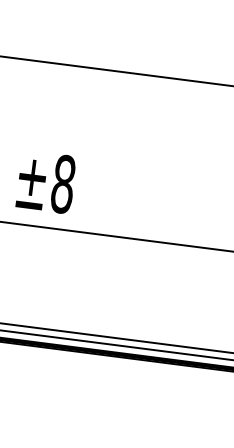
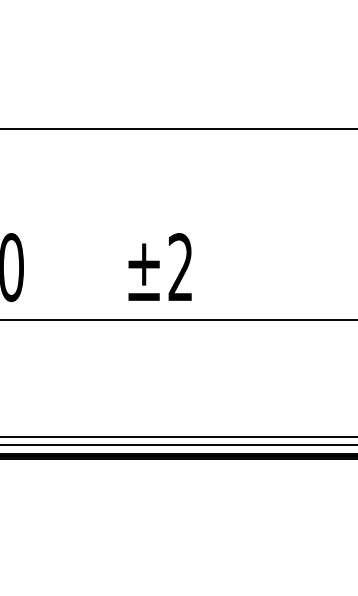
text: (63, 184) -> (180, 267), ±8 -> ±2

